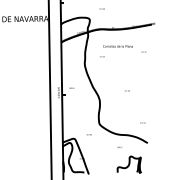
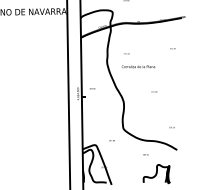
text: (117, 46) -> (137, 66), moved

